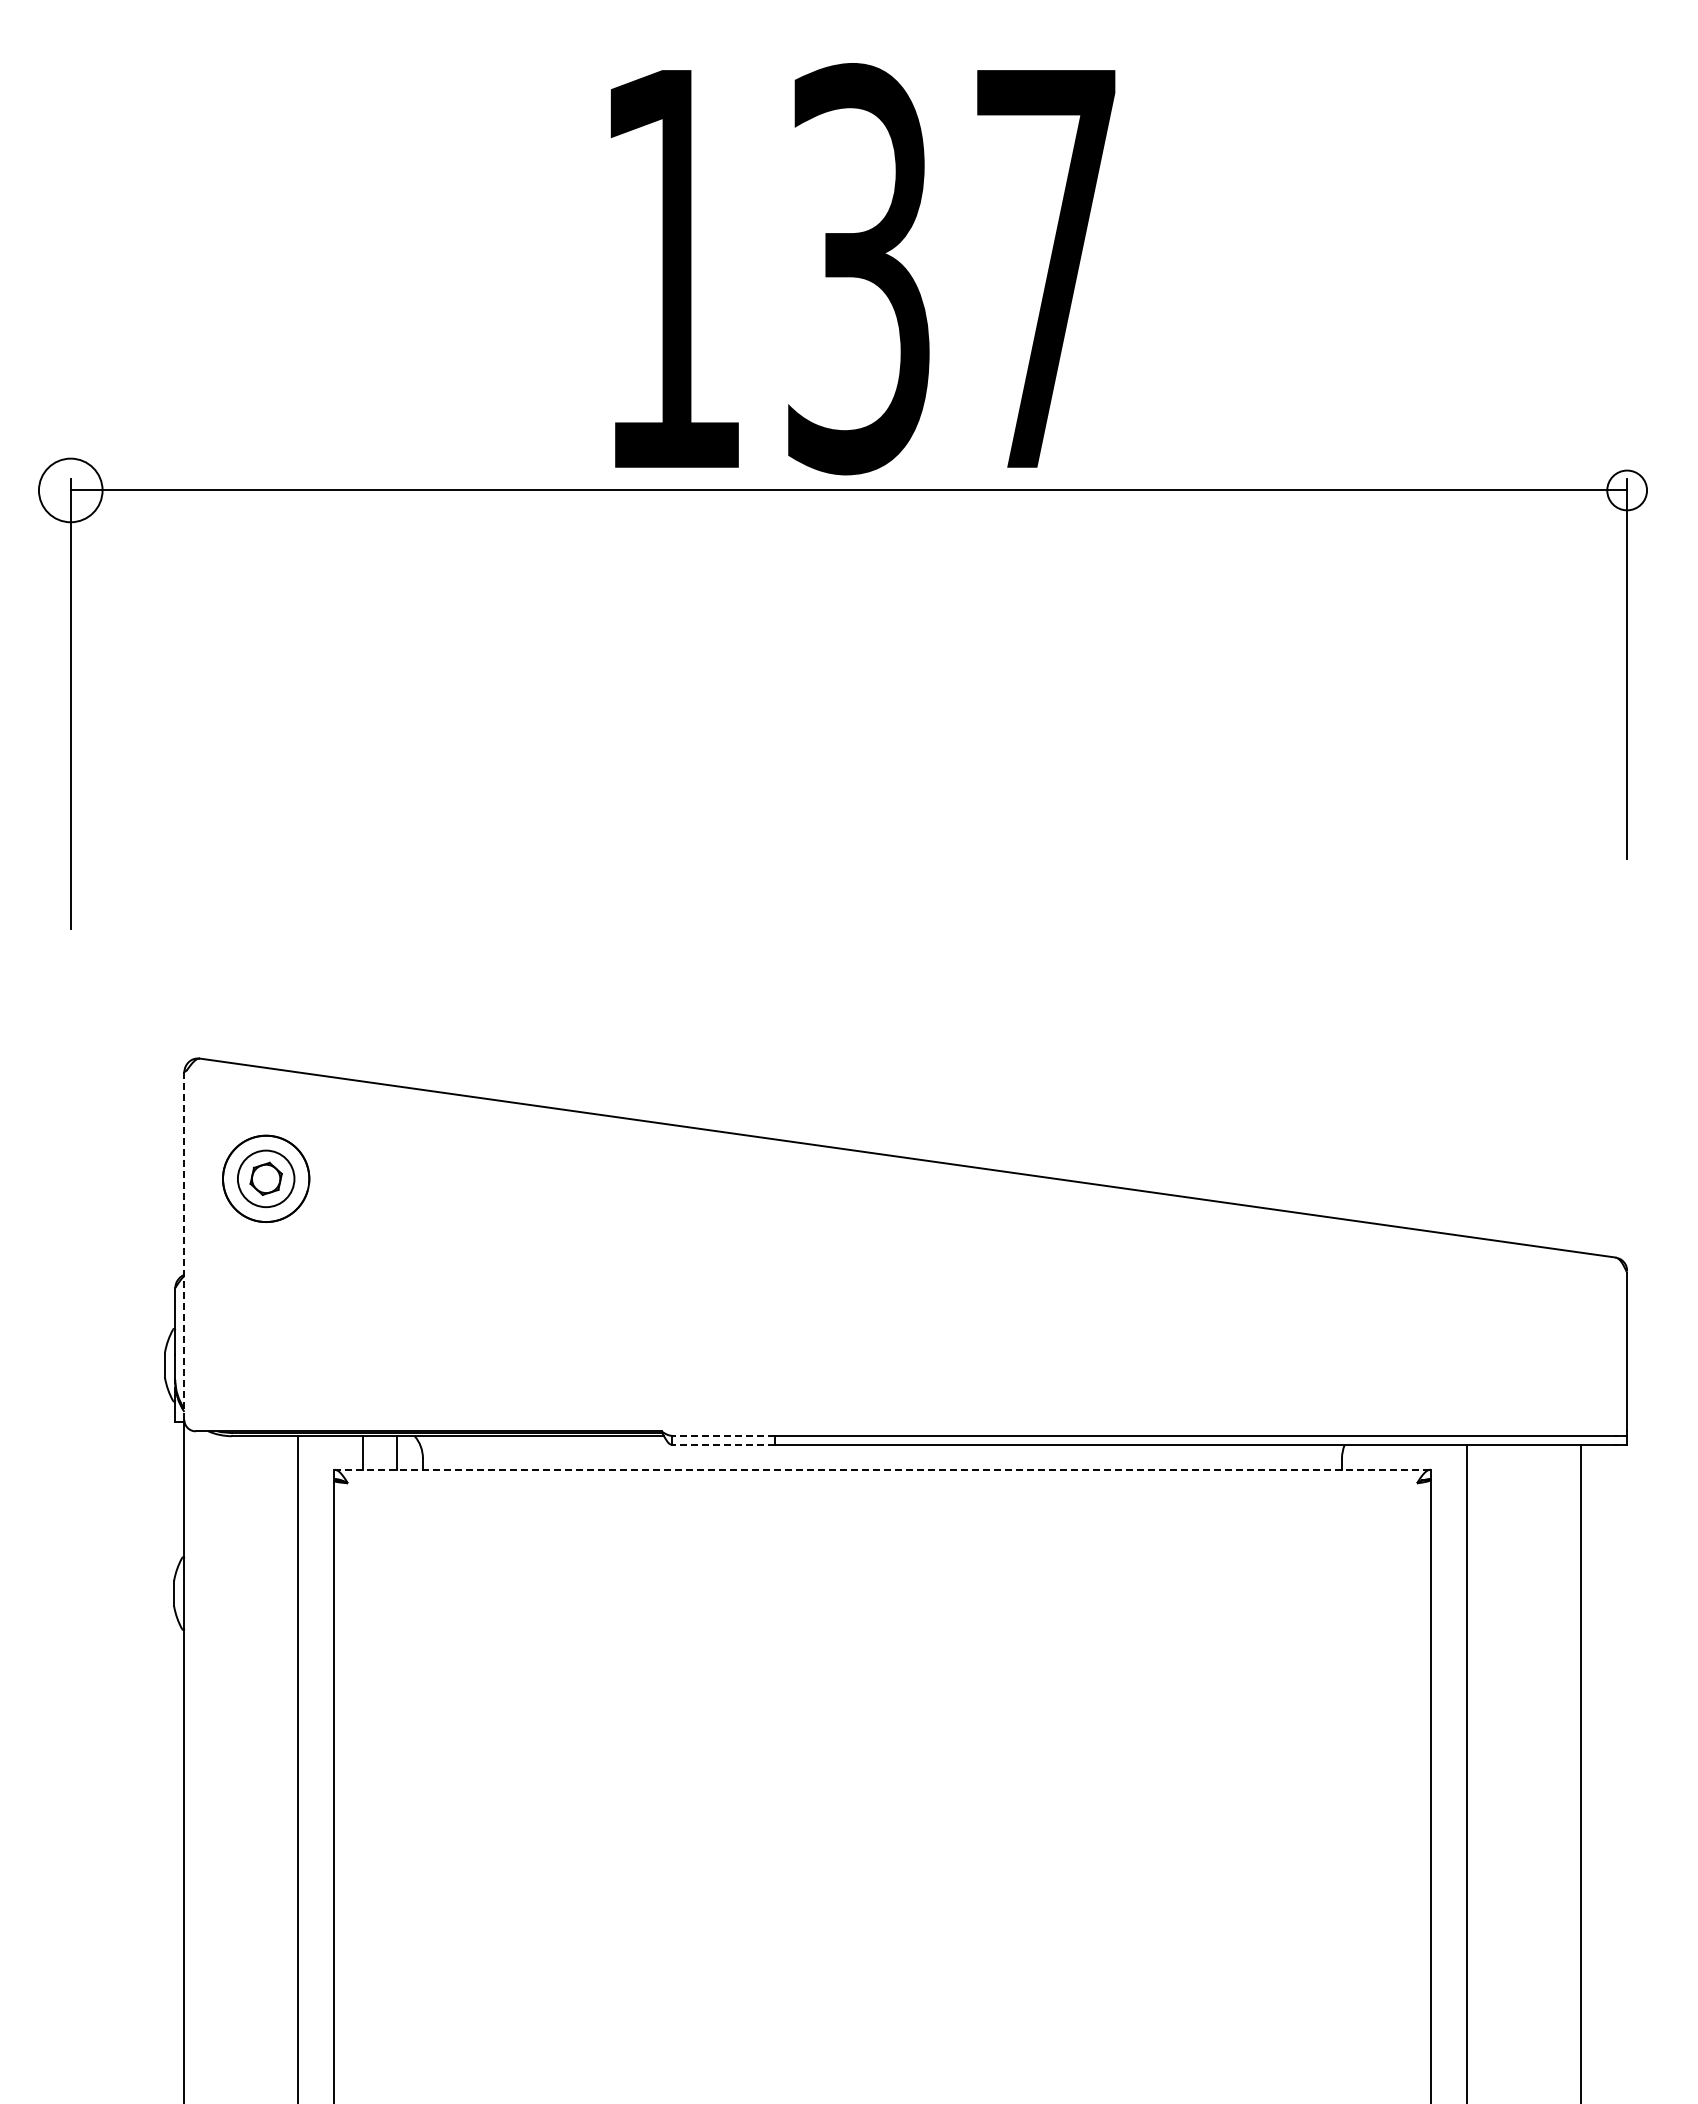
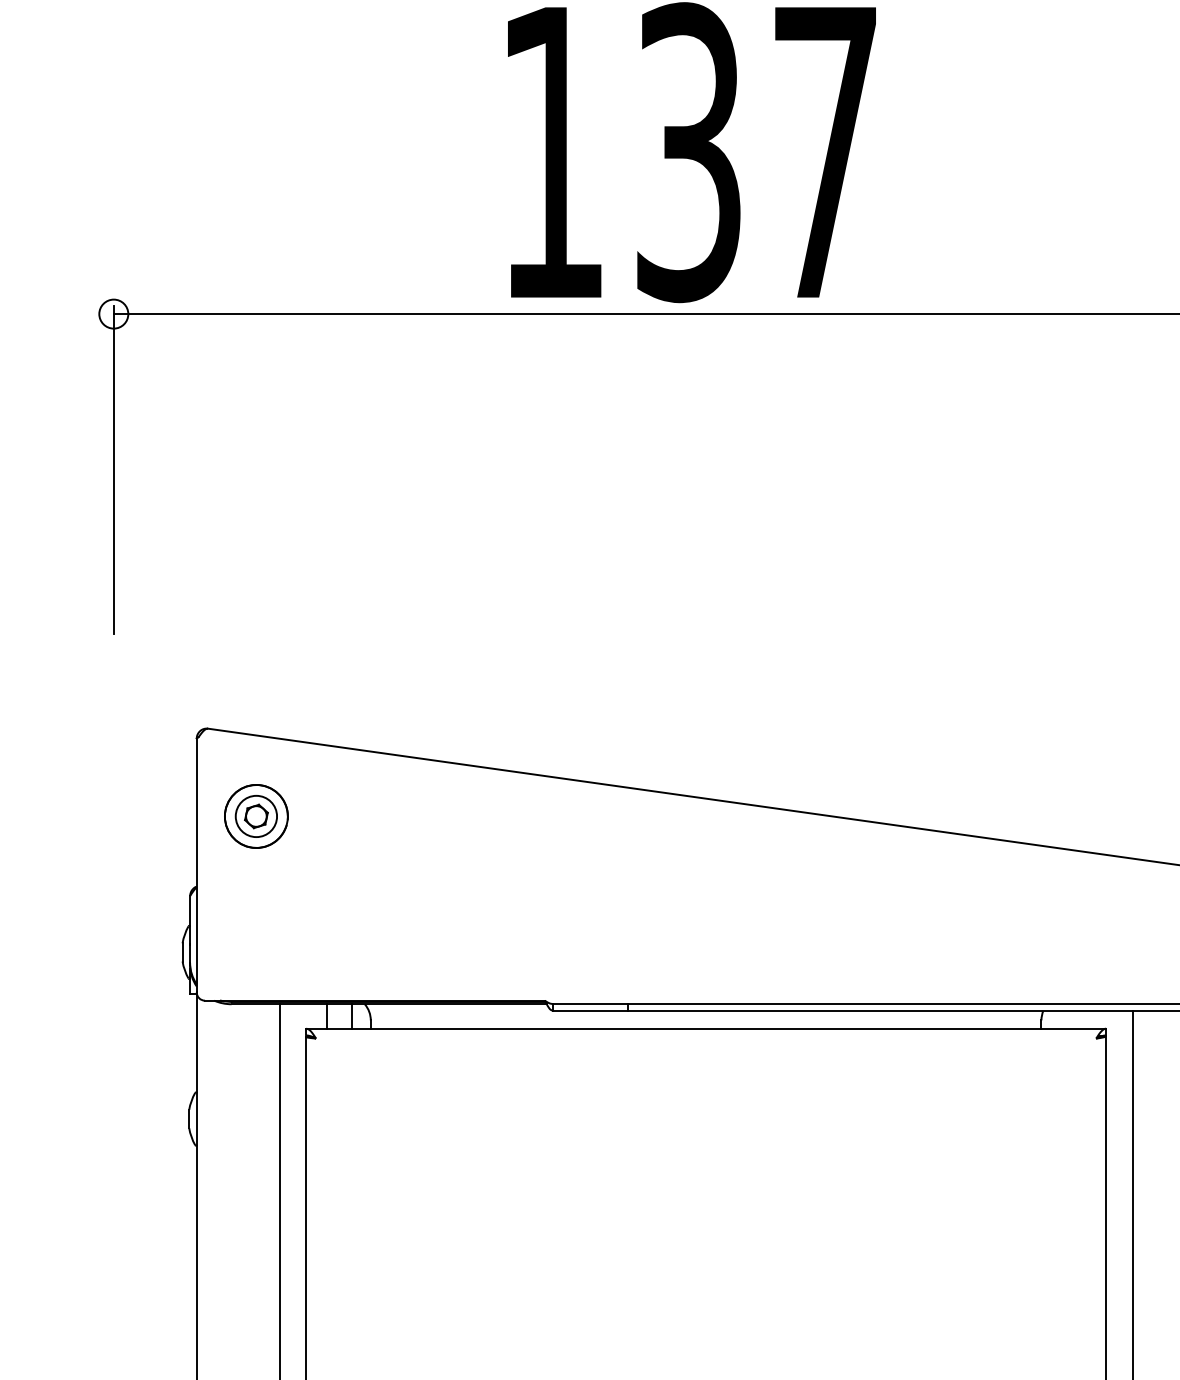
circle: (70, 490) -> (113, 314), size x0.62
line: (184, 1246) -> (196, 865), dashed -> solid
line: (723, 1435) -> (590, 1003), dashed -> solid
line: (723, 1444) -> (590, 1010), dashed -> solid
line: (882, 1469) -> (706, 1028), dashed -> solid

